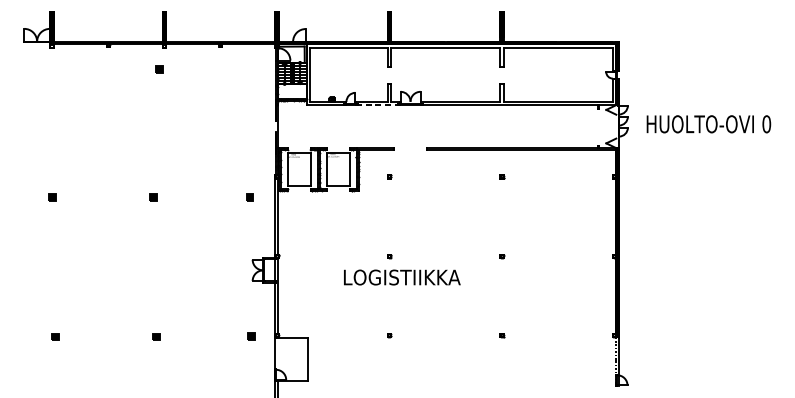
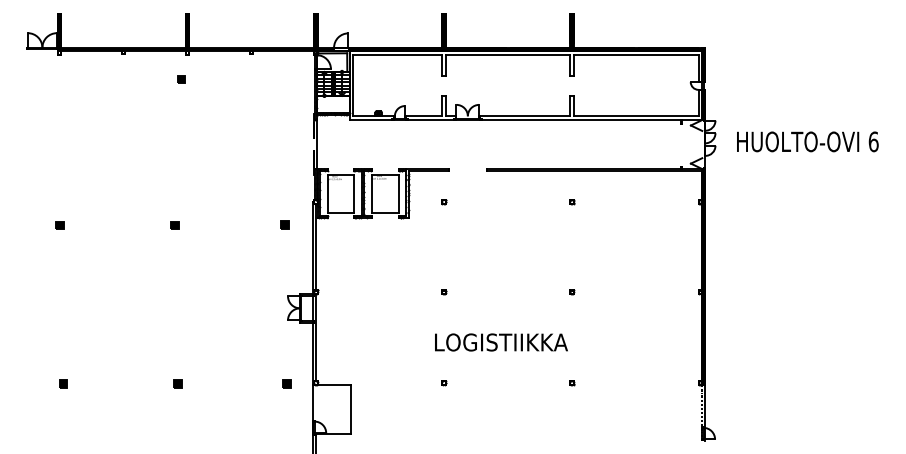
line: (378, 105) -> (431, 120), dashed -> solid
text: (766, 123) -> (873, 141), 0 -> 6
text: (402, 277) -> (501, 342), moved

